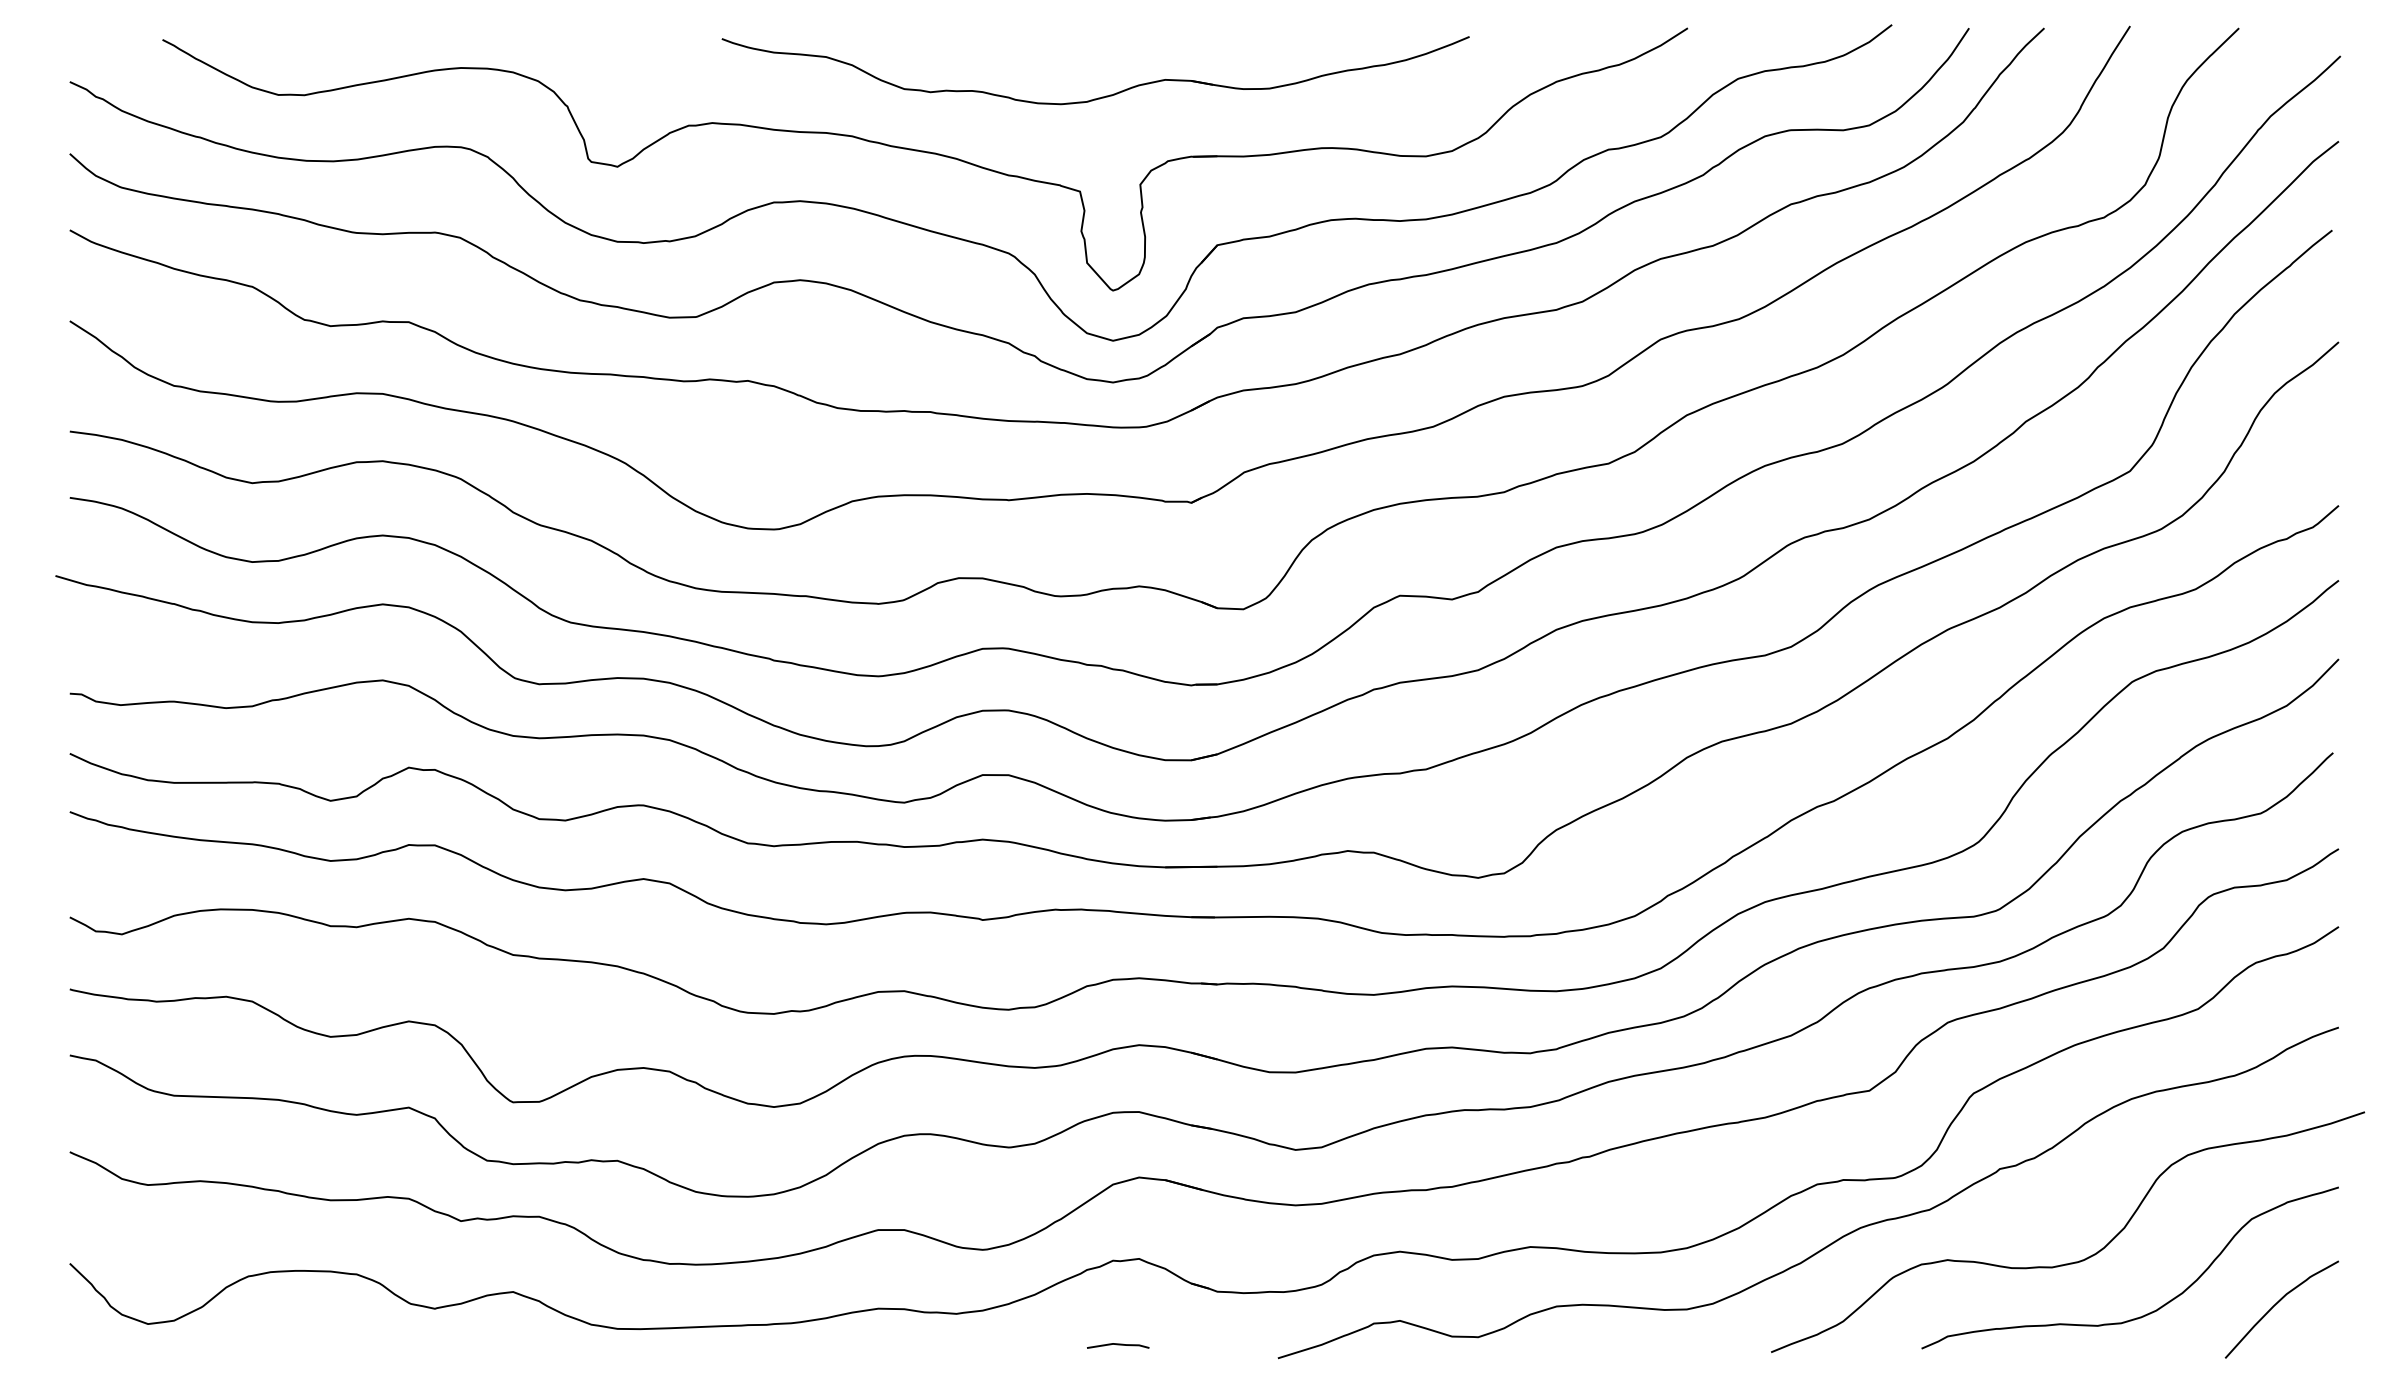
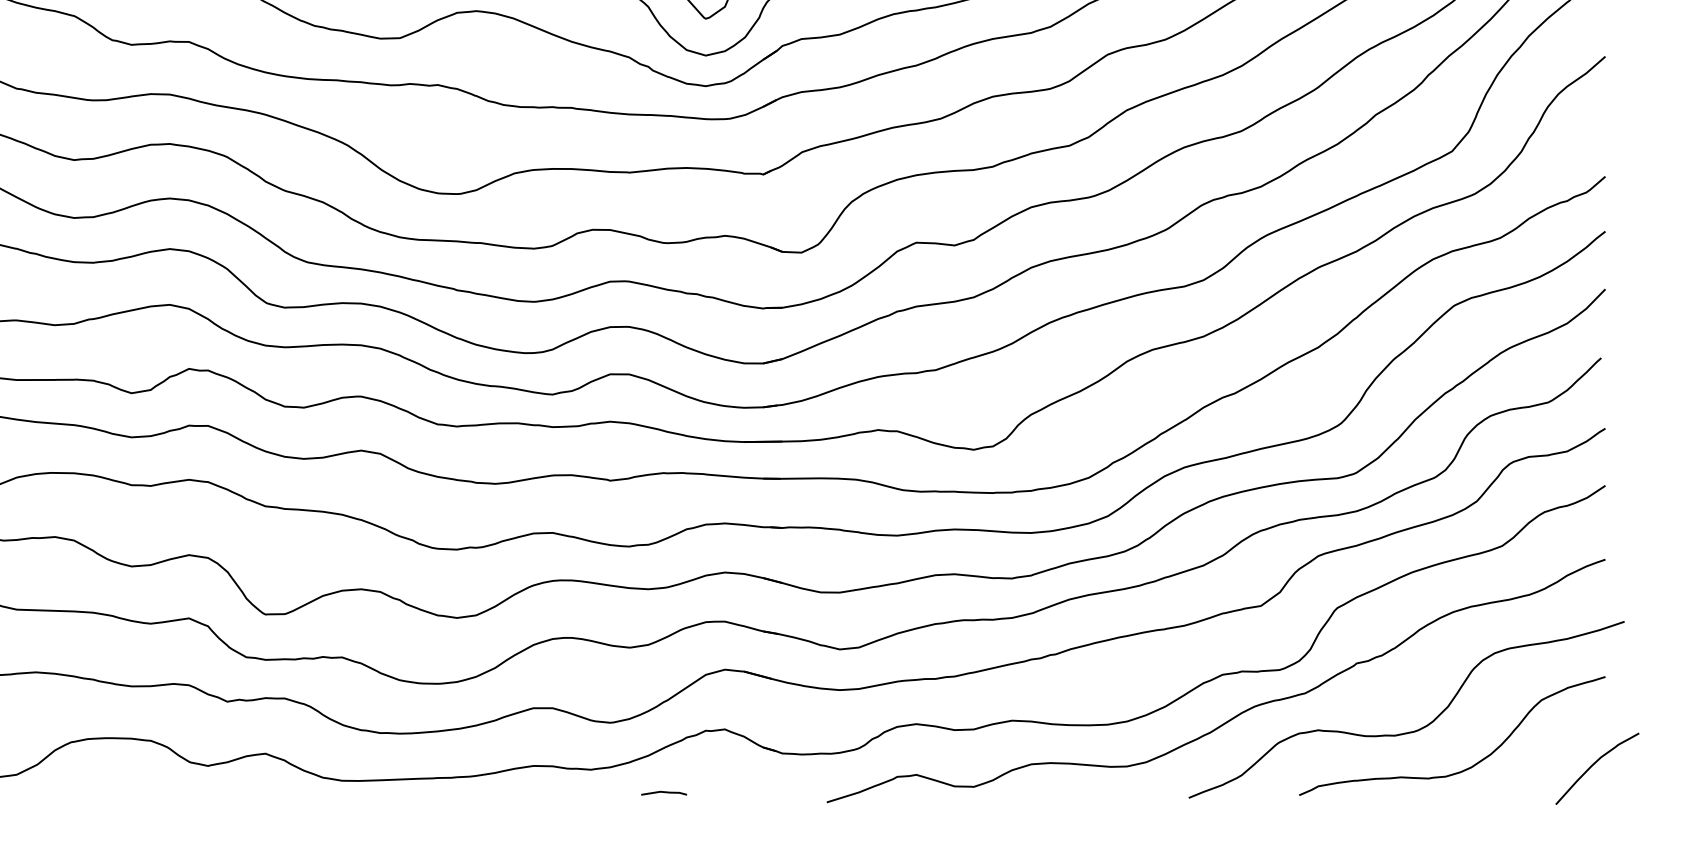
curve: (2278, 1303) -> (1594, 764), moved
line: (1118, 1345) -> (664, 792), moved

